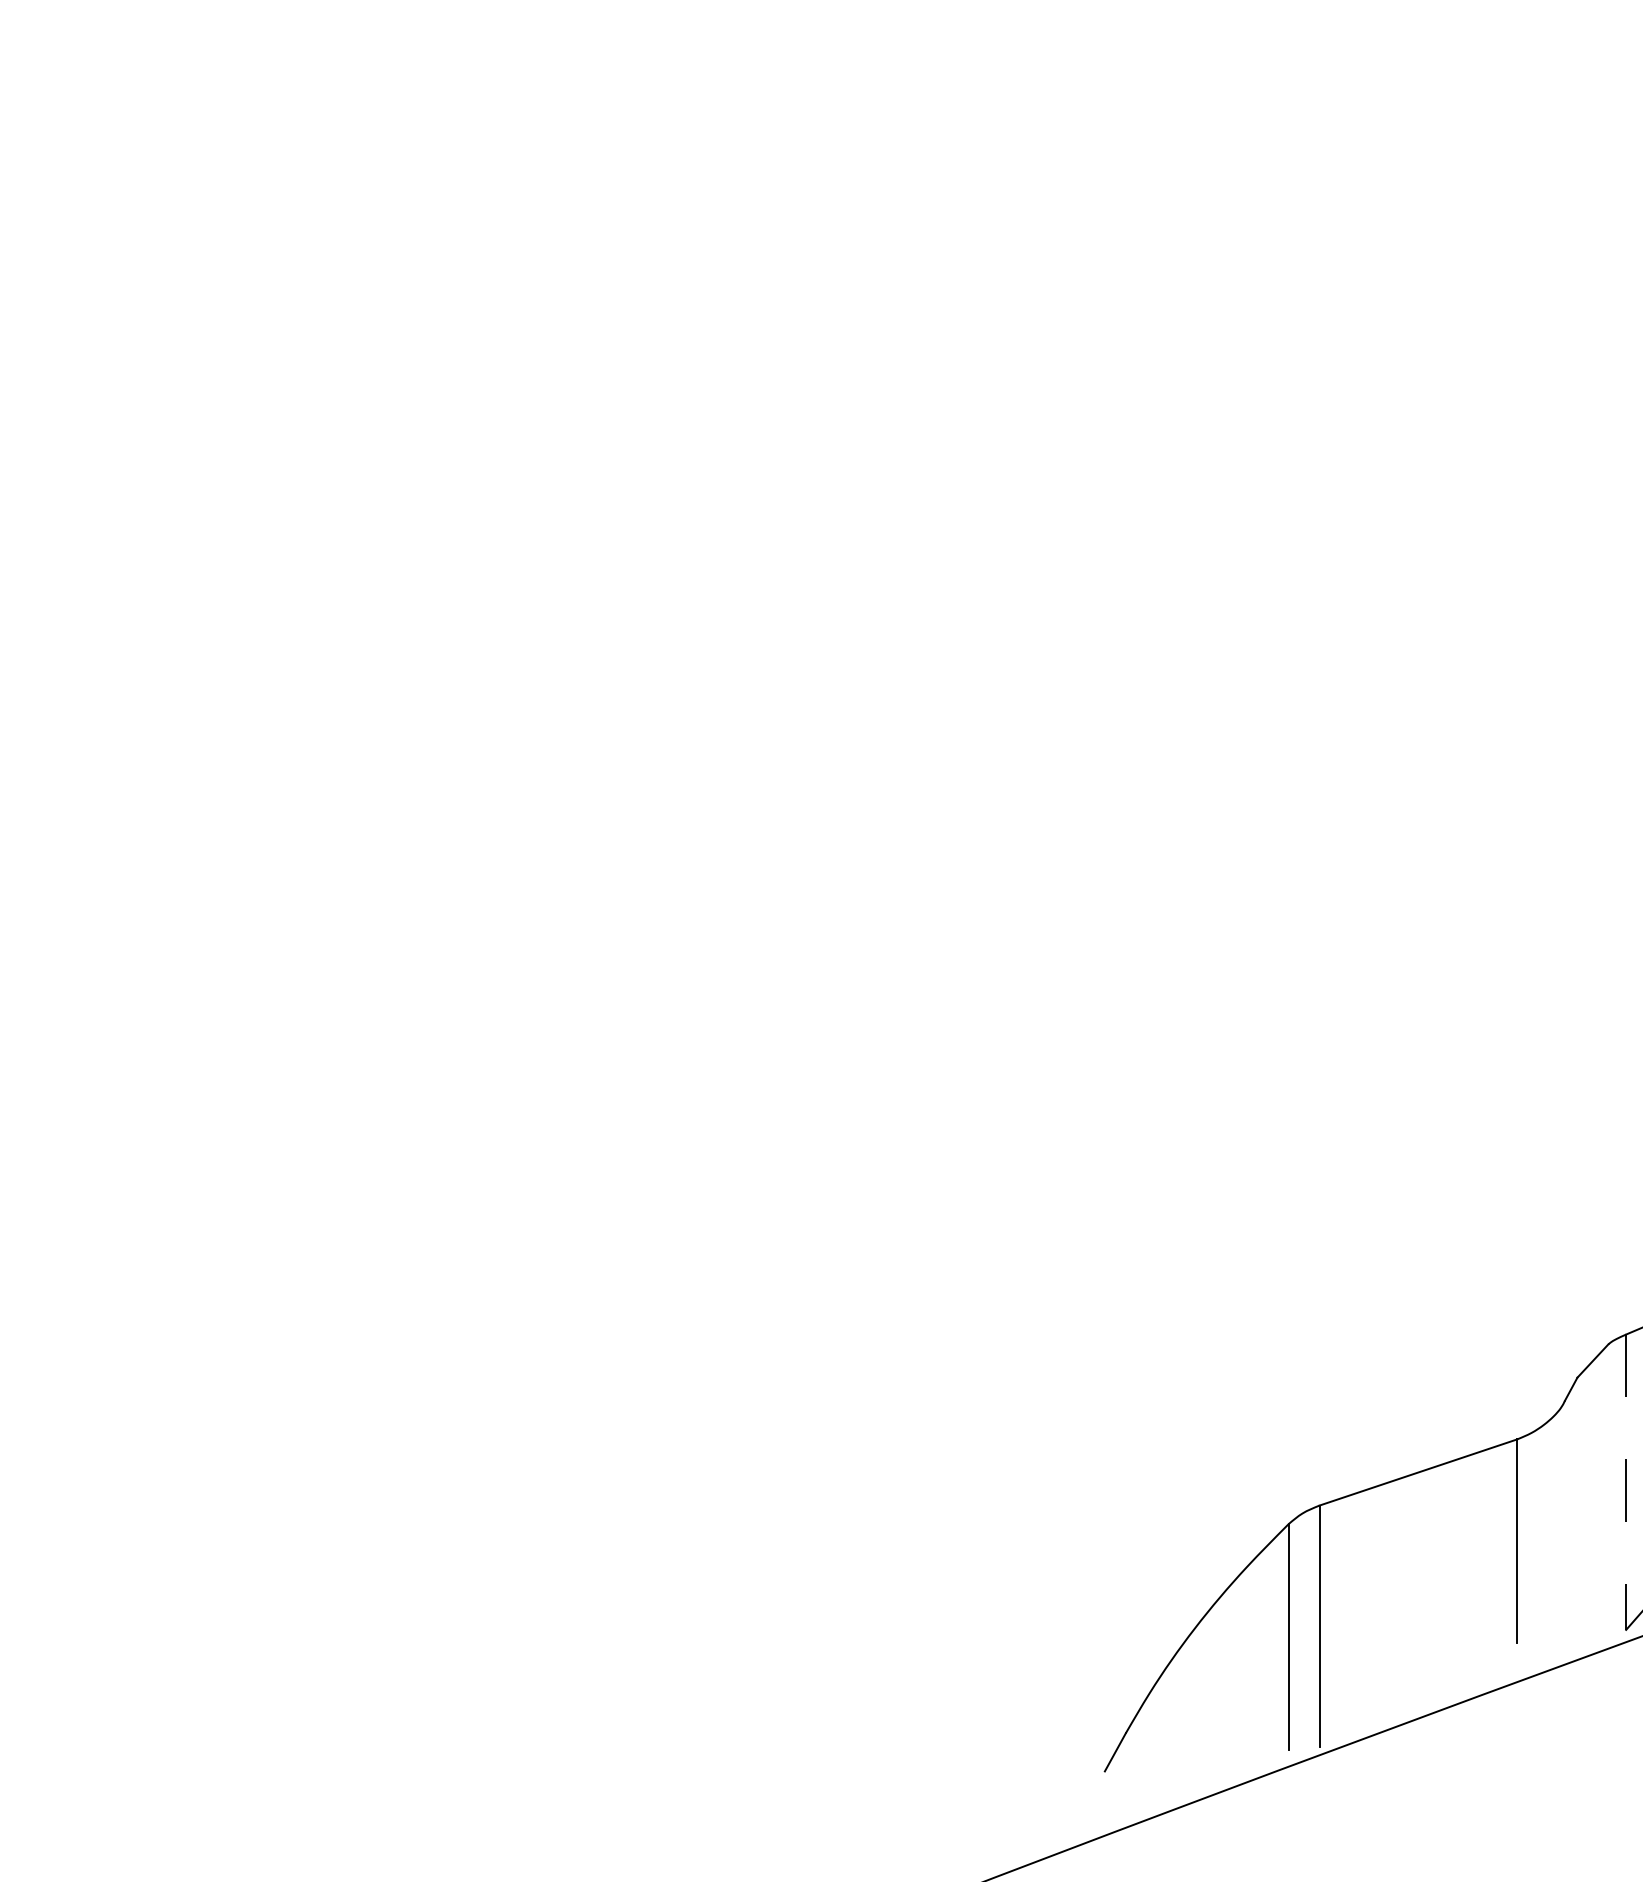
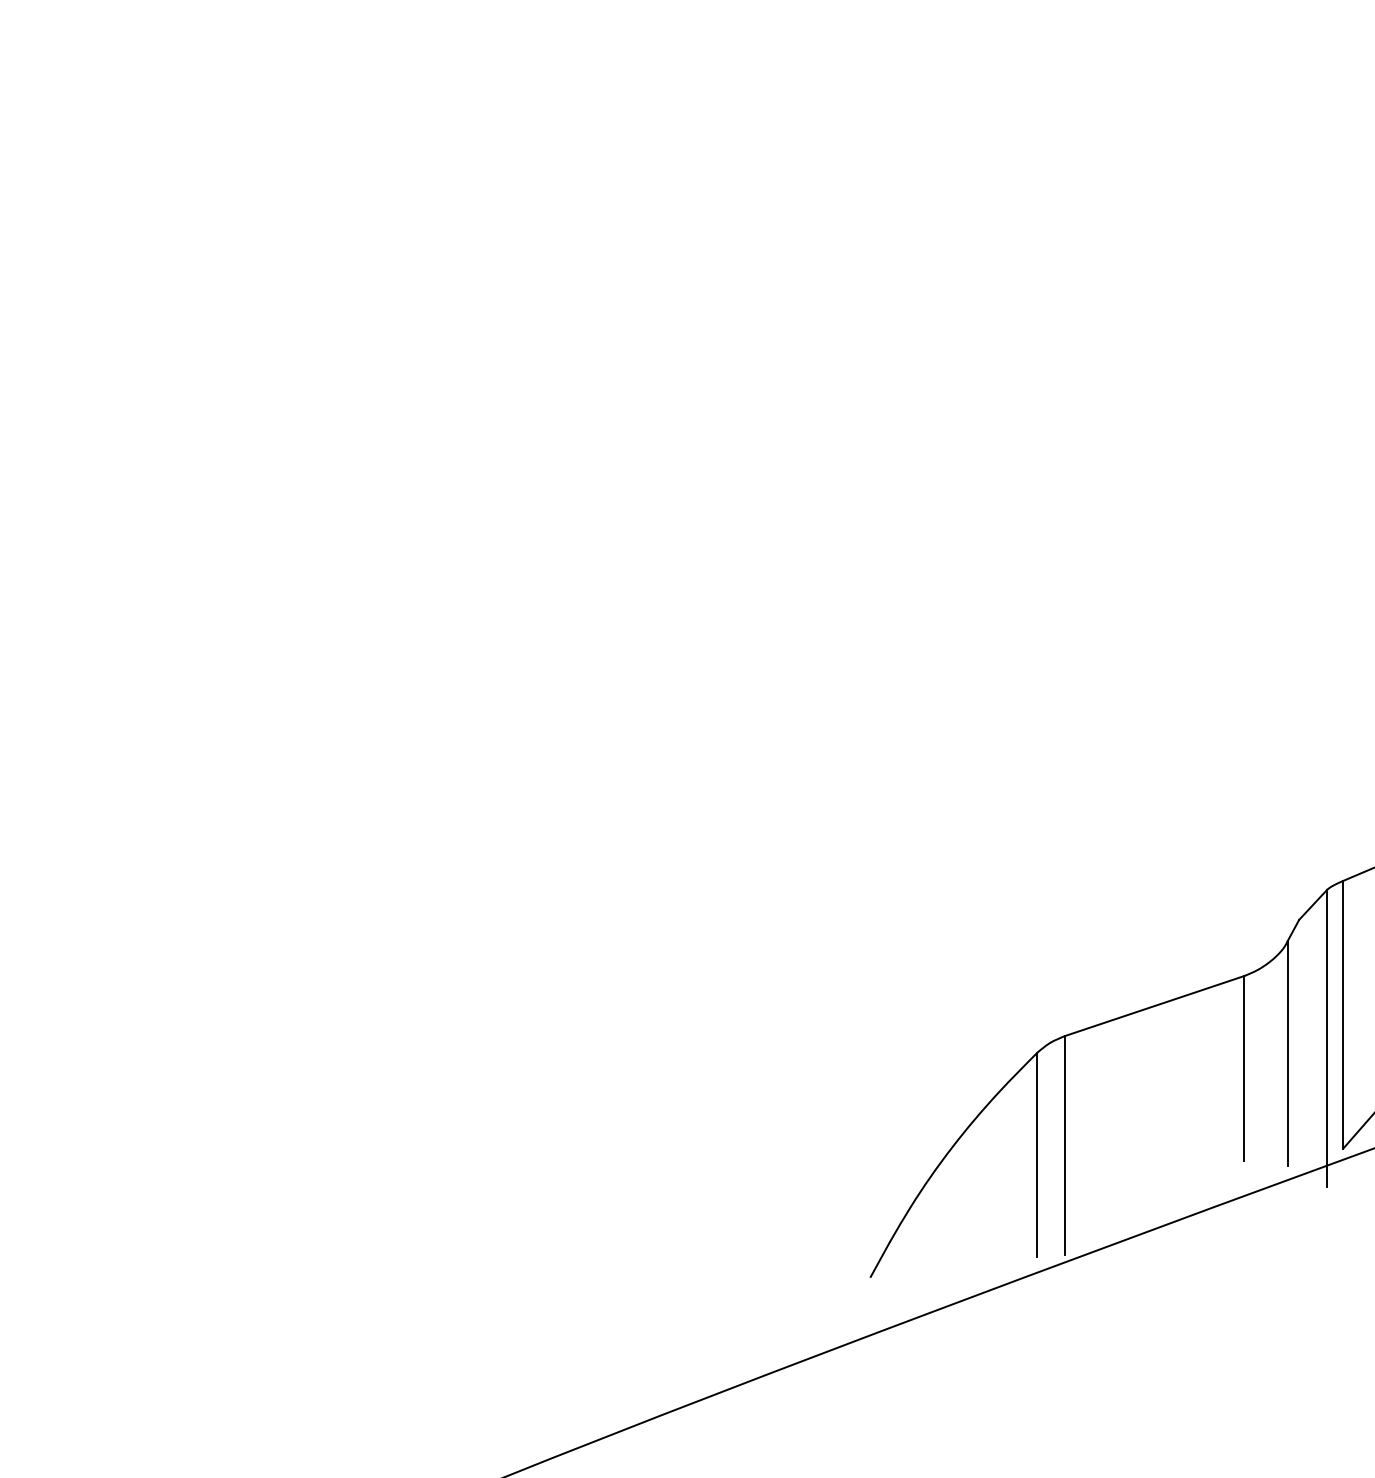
line: (1626, 1482) -> (1343, 1015), dashed -> solid
line: (1608, 1507) -> (1327, 1037), added
line: (1564, 1524) -> (1287, 1053), added

